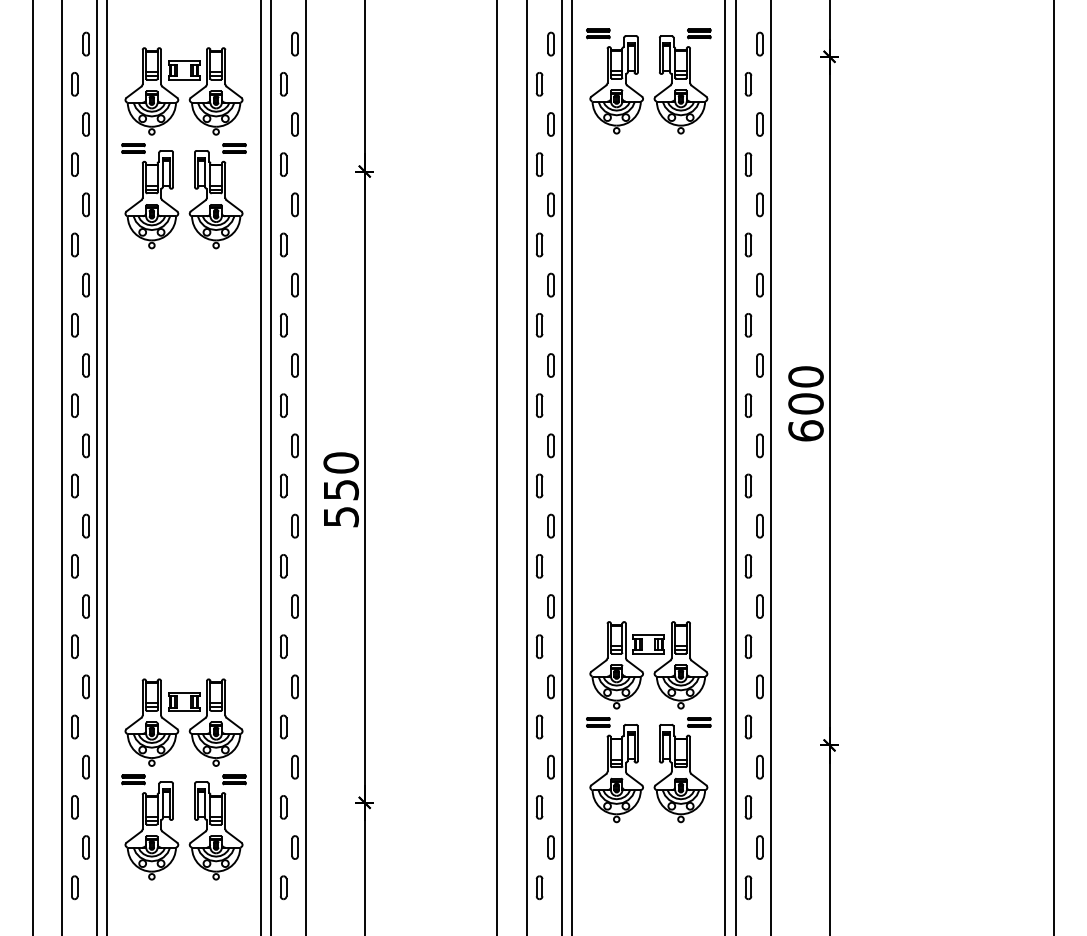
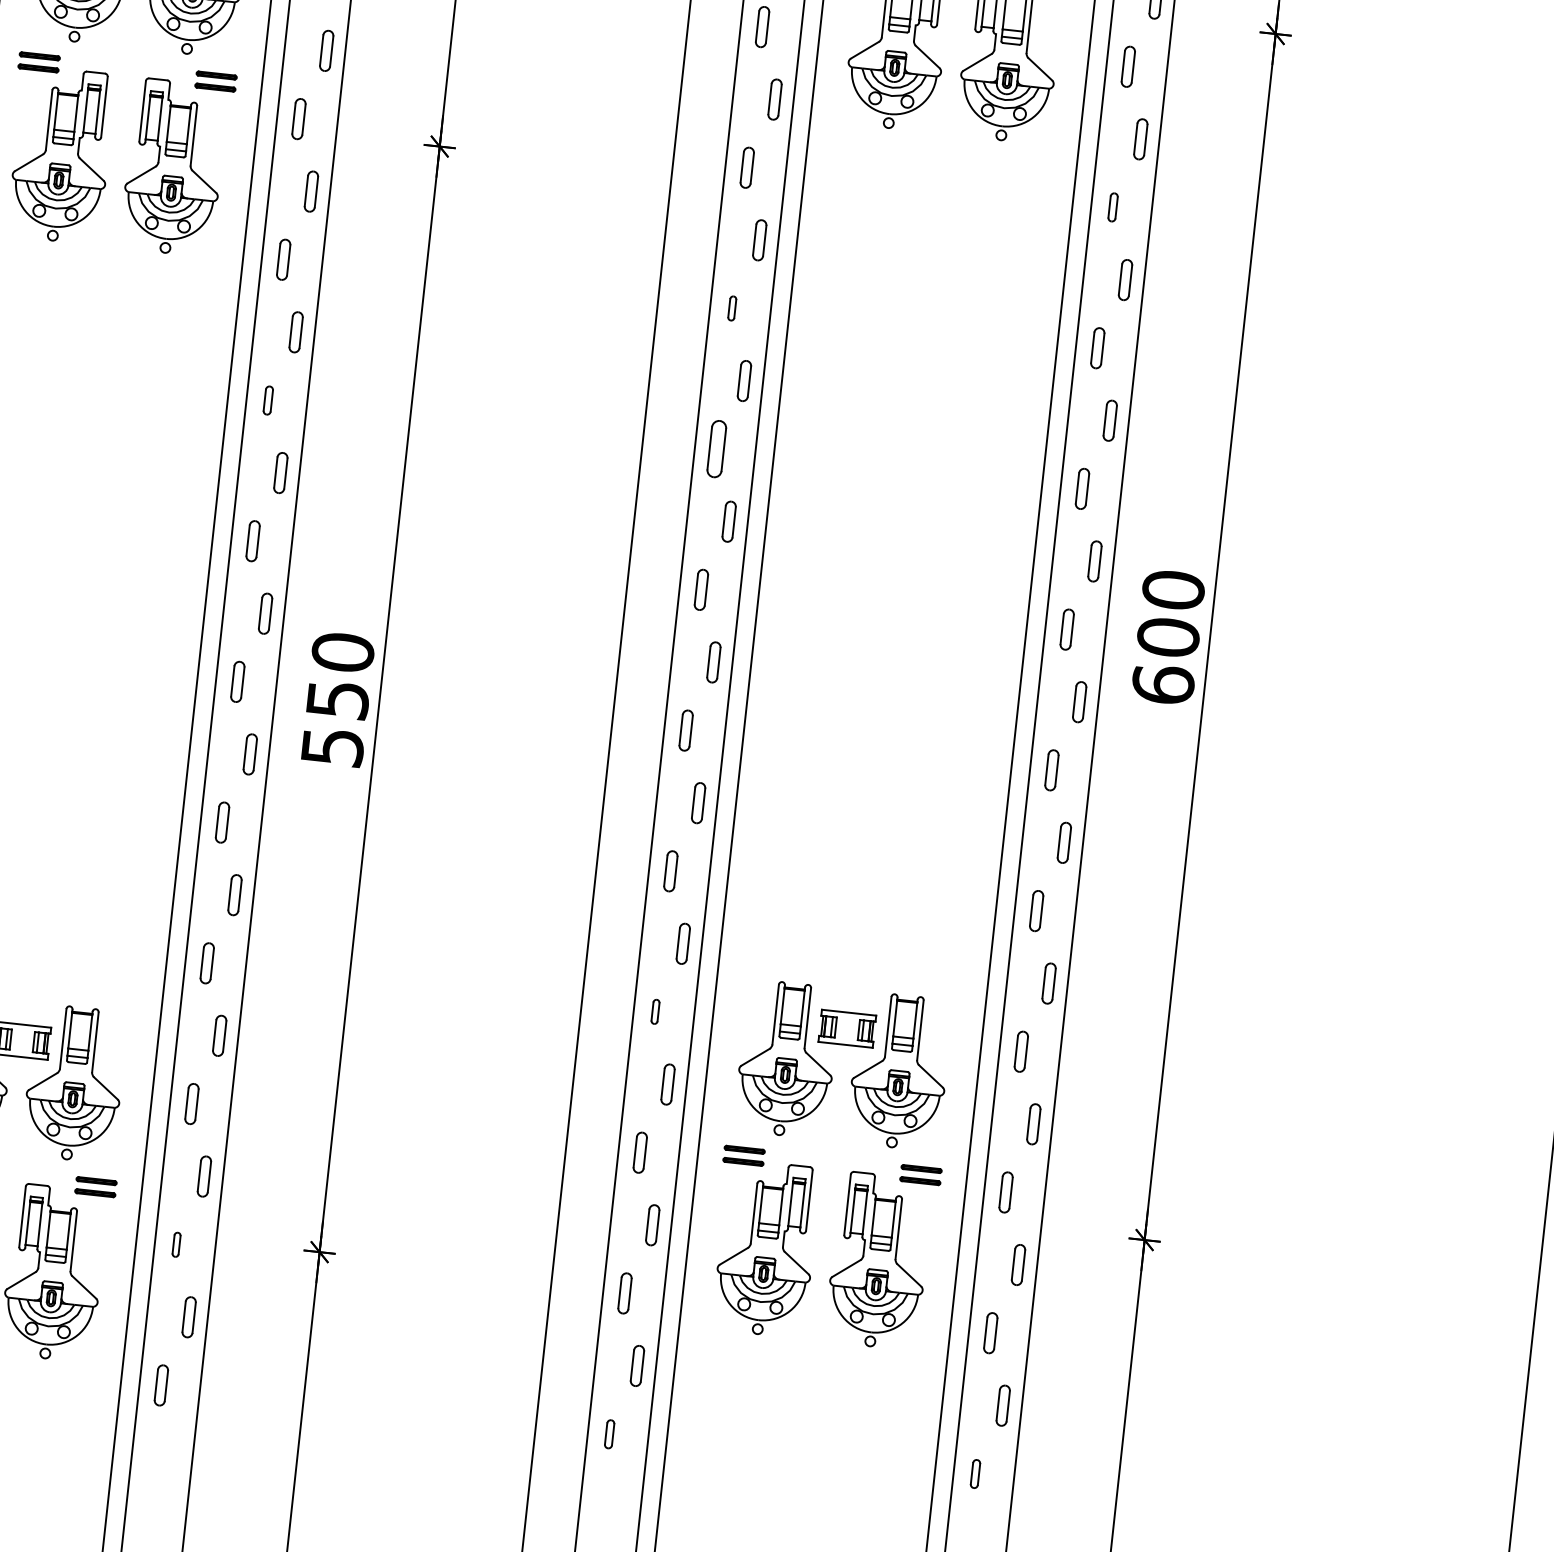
part: (748, 164) -> (1113, 207), size x0.7
part: (539, 244) -> (731, 307), size x0.6
part: (283, 325) -> (268, 400), size x0.7
part: (539, 325) -> (716, 449), size x1.4
part: (539, 646) -> (655, 1011), size x0.6
part: (283, 807) -> (176, 1244), size x0.6
part: (539, 887) -> (609, 1433), size x0.7
part: (748, 887) -> (975, 1473), size x0.7

